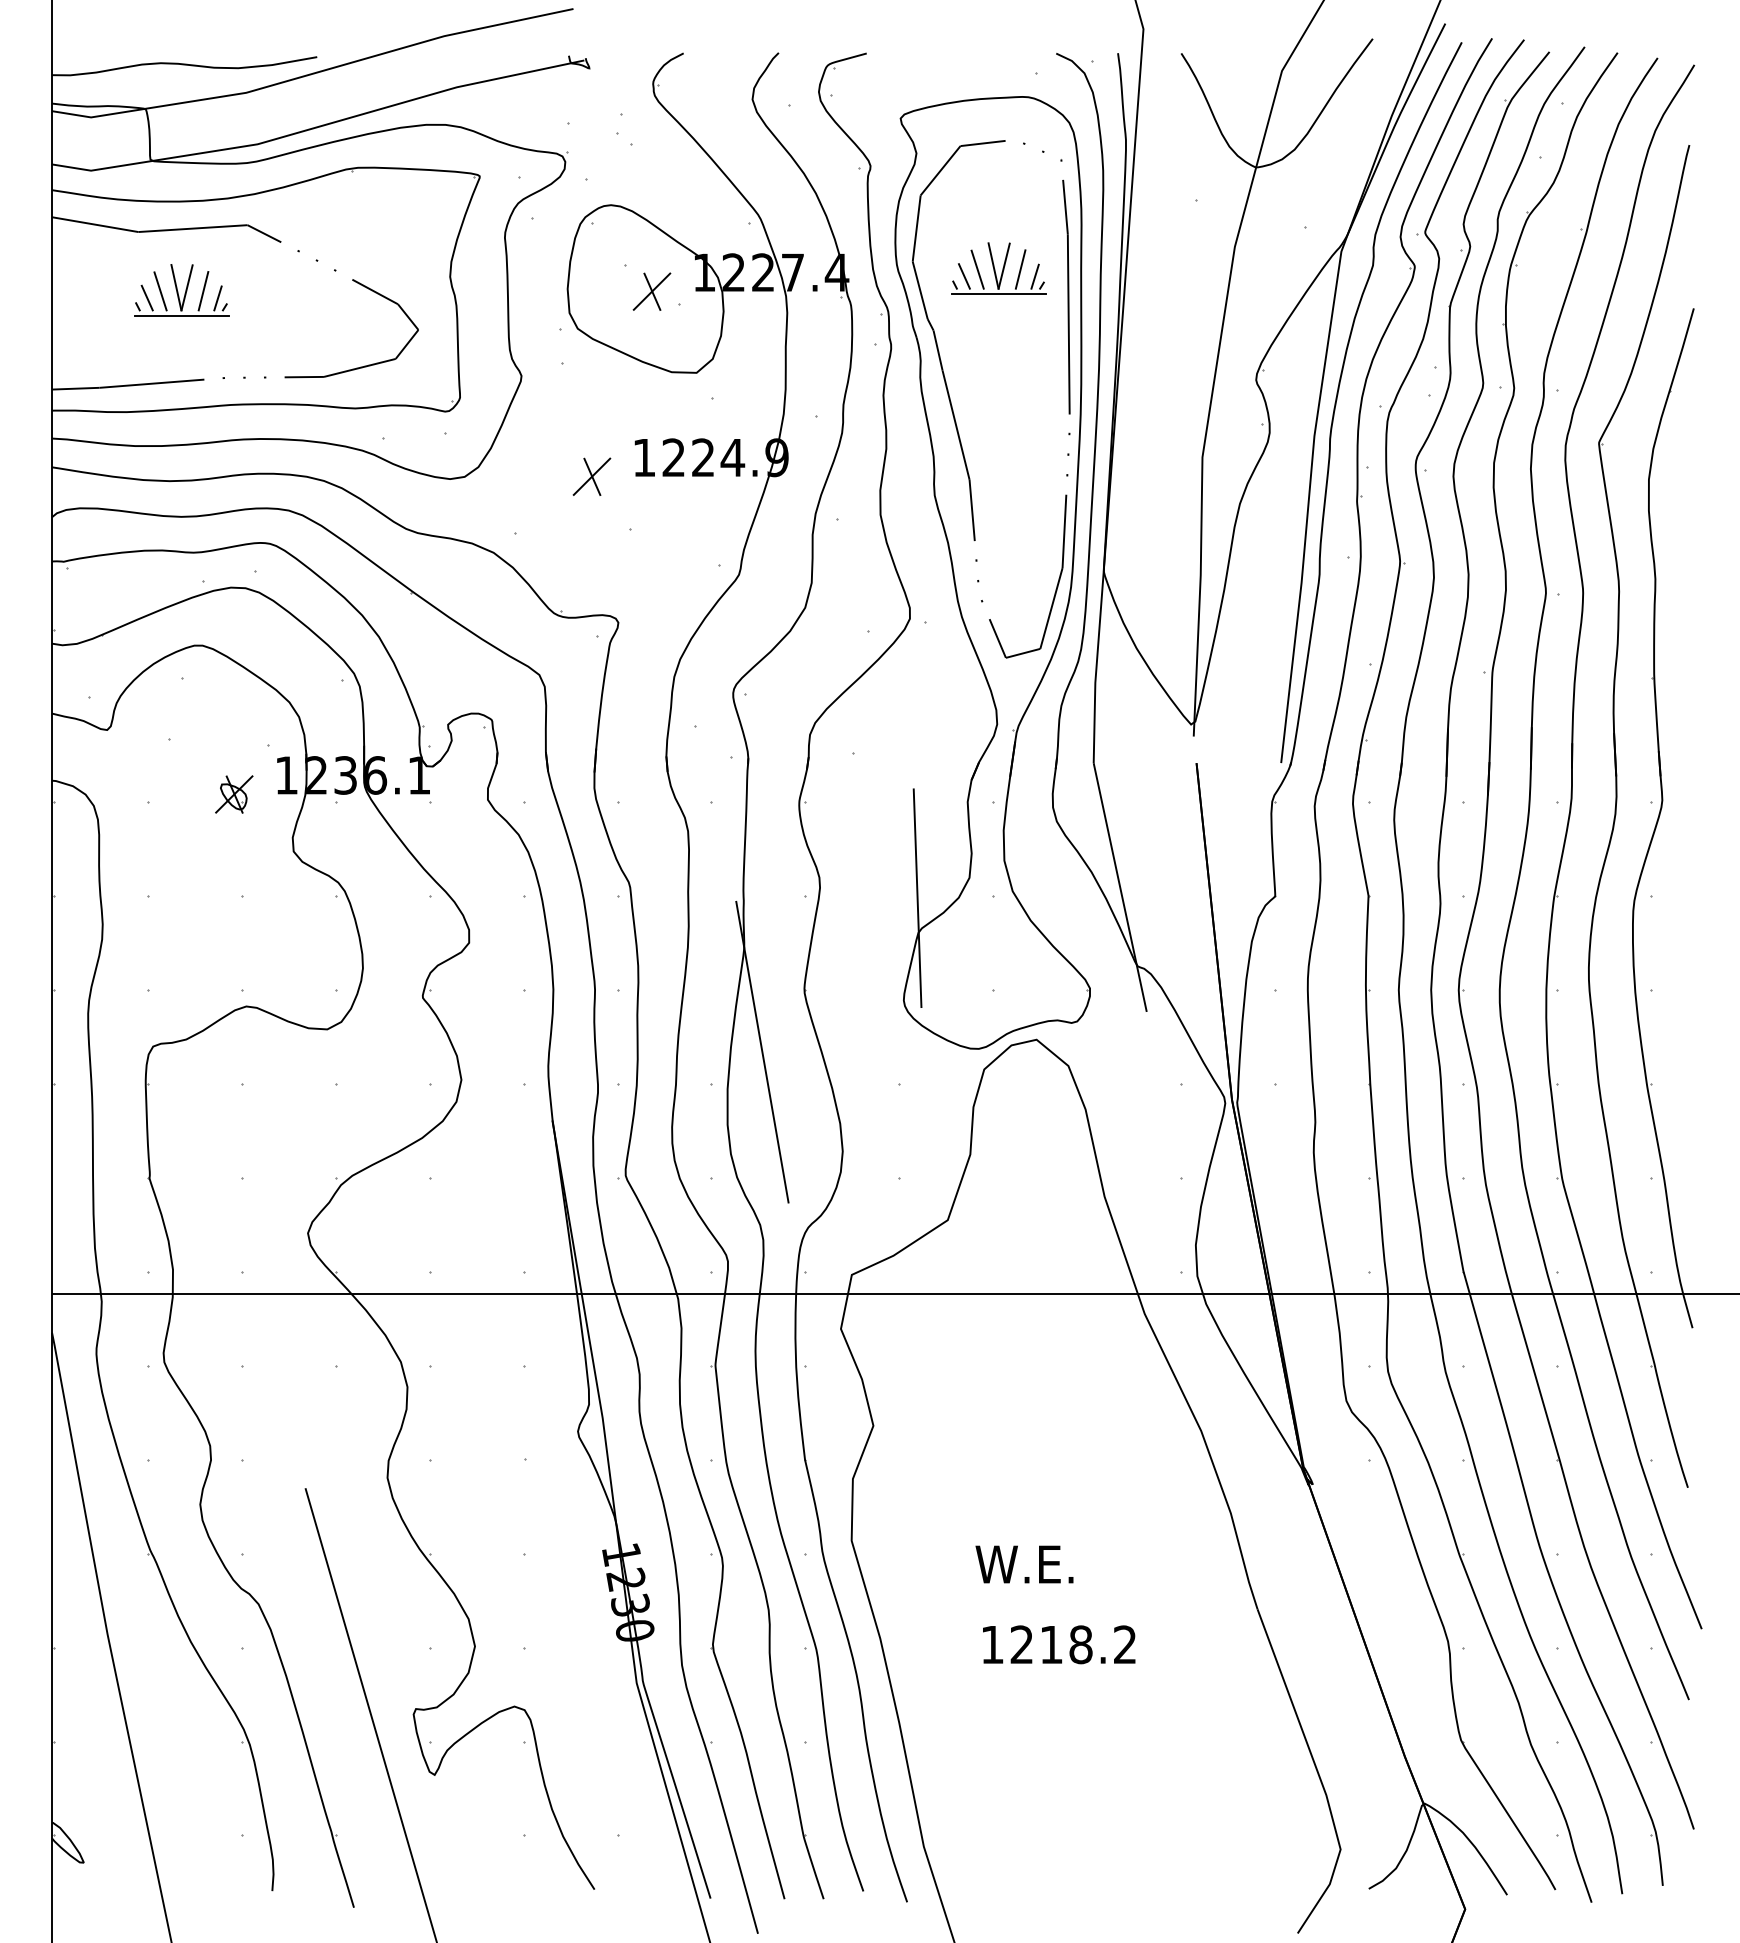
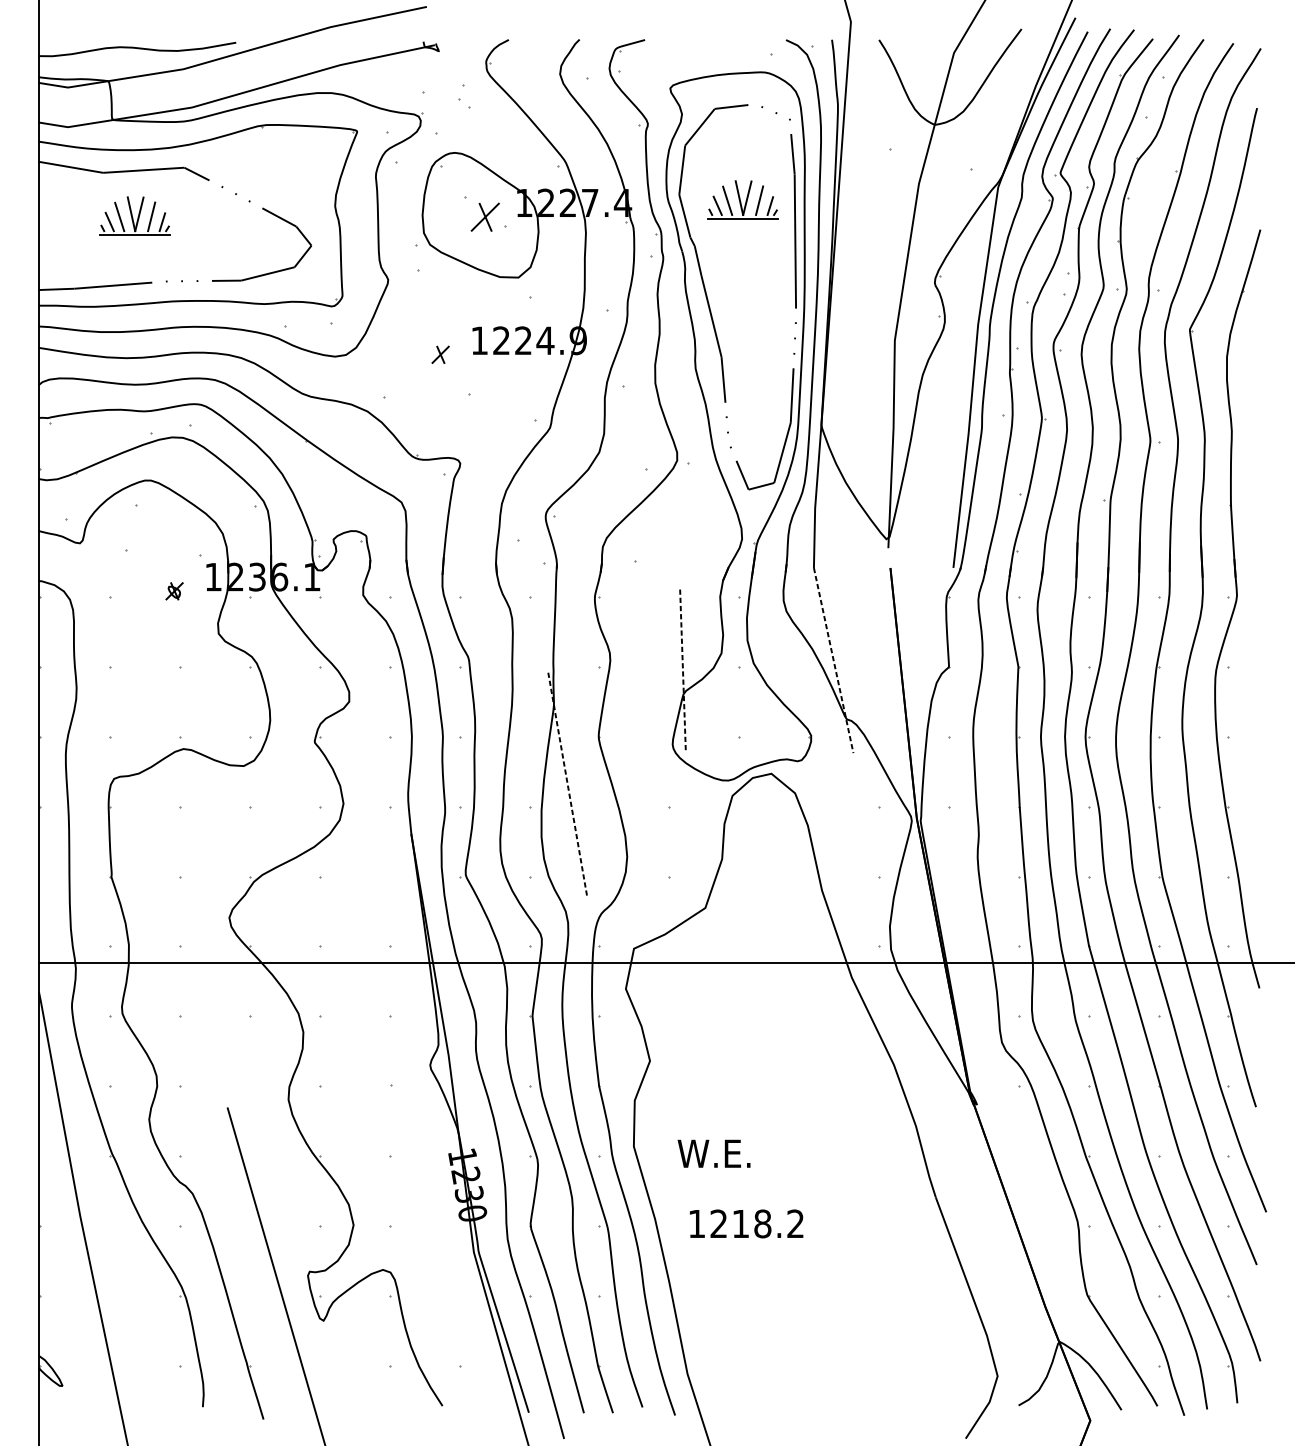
part: (591, 476) -> (440, 354), size x0.6
part: (234, 794) -> (174, 591), size x0.6
line: (1120, 888) -> (833, 661), solid -> dashed
line: (917, 898) -> (682, 668), solid -> dashed
line: (762, 1052) -> (567, 783), solid -> dashed
text: (1024, 1564) -> (714, 1153), moved
text: (1059, 1644) -> (746, 1223), moved

